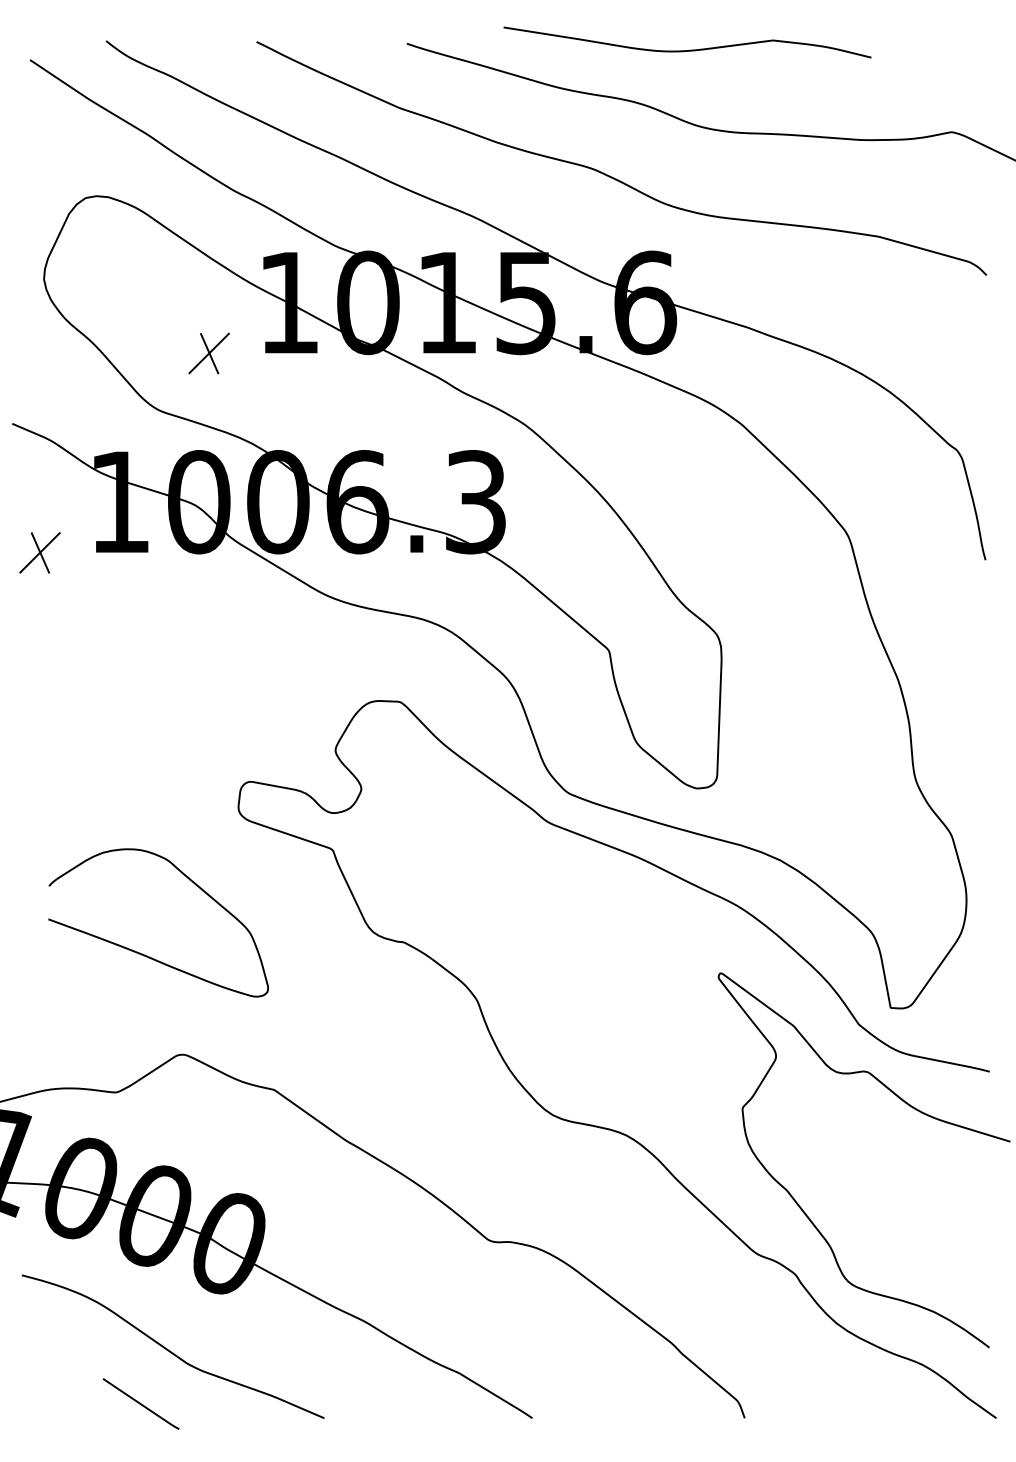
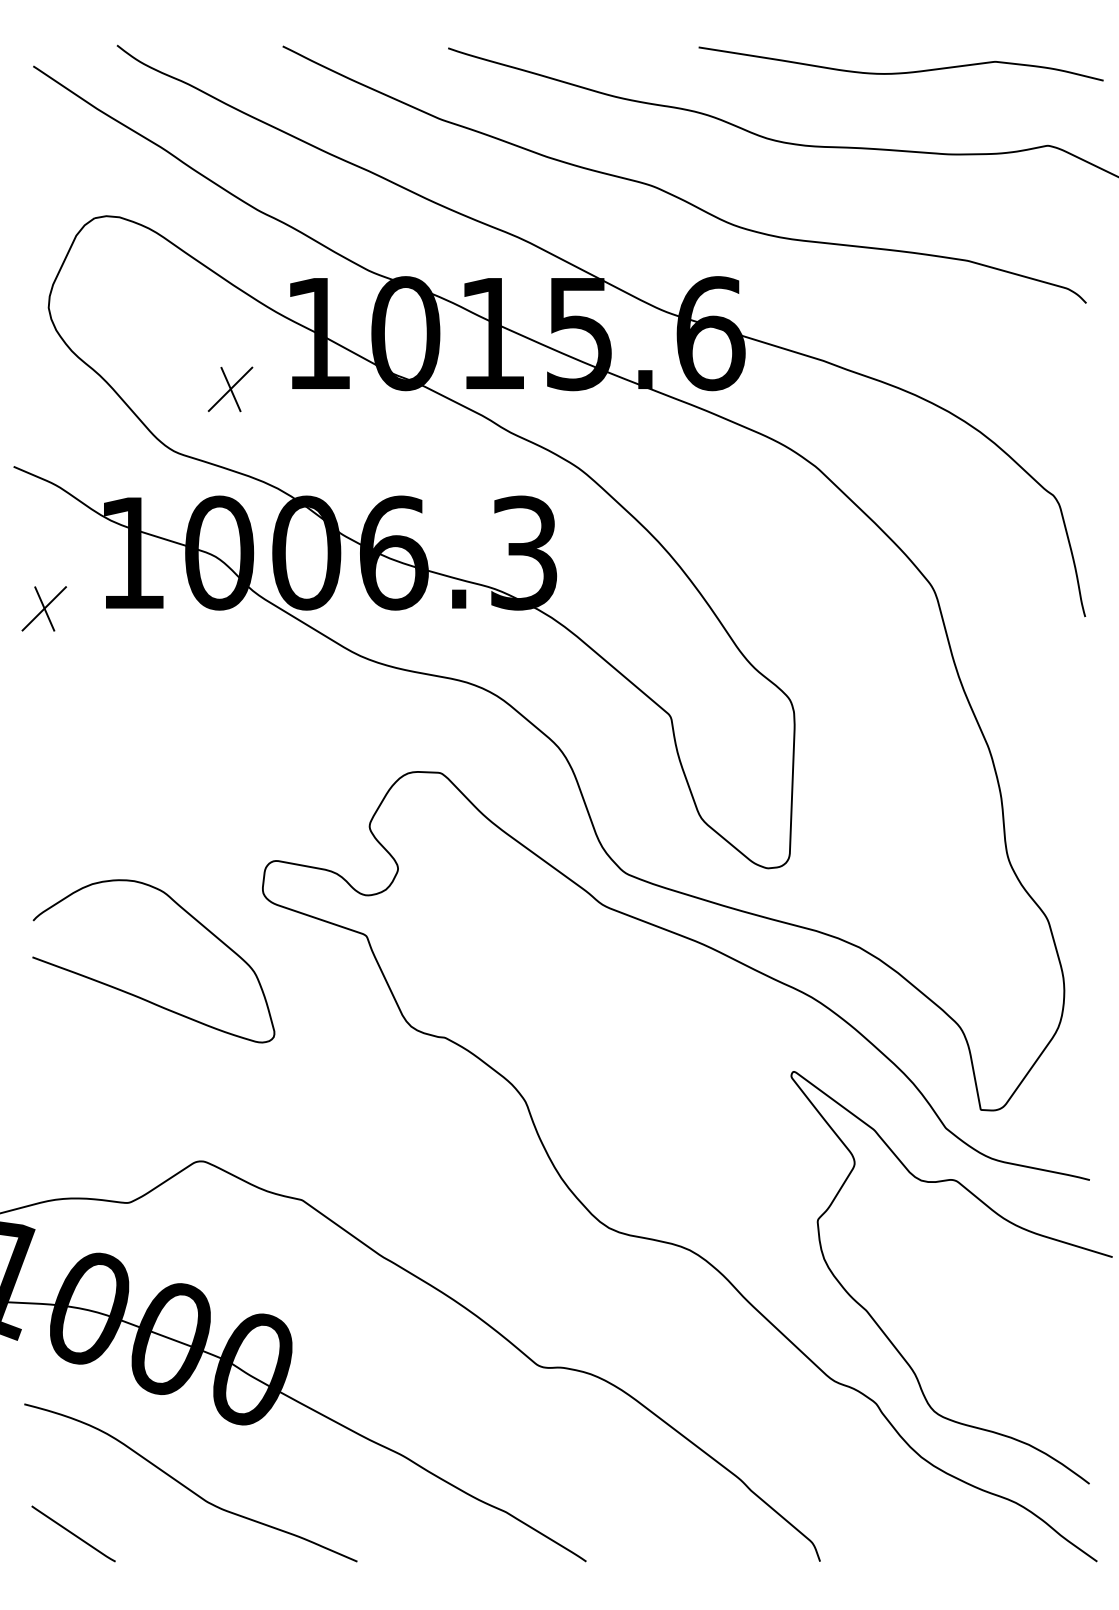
curve: (686, 50) -> (900, 72), moved
curve: (143, 953) -> (137, 995), moved
line: (141, 1403) -> (73, 1533), moved

